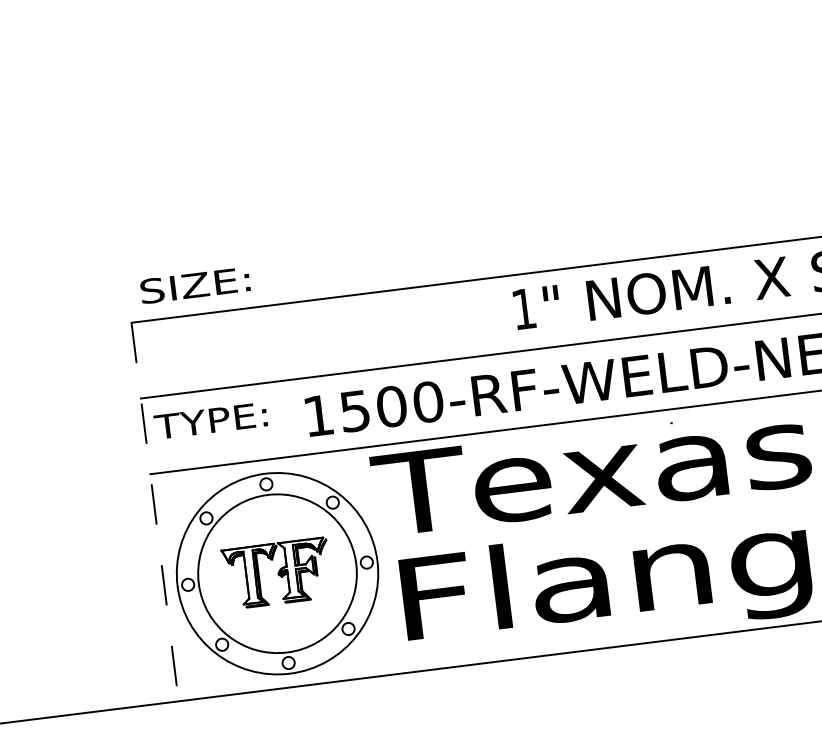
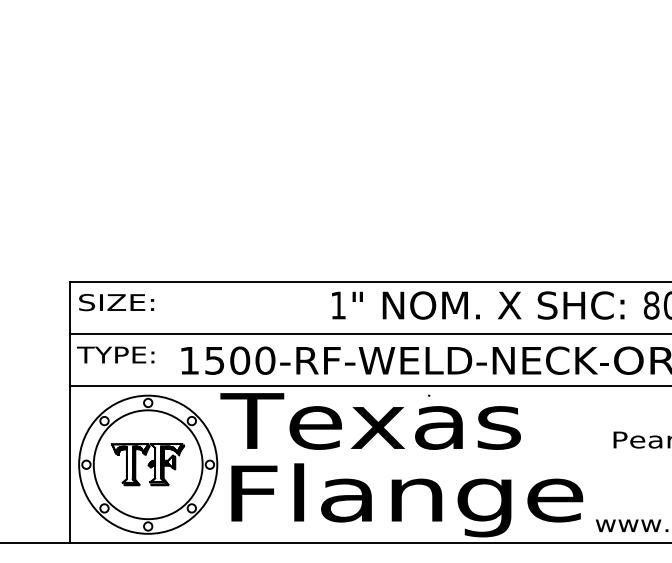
text: (195, 285) -> (116, 302), moved
line: (155, 512) -> (70, 412), dashed -> solid

